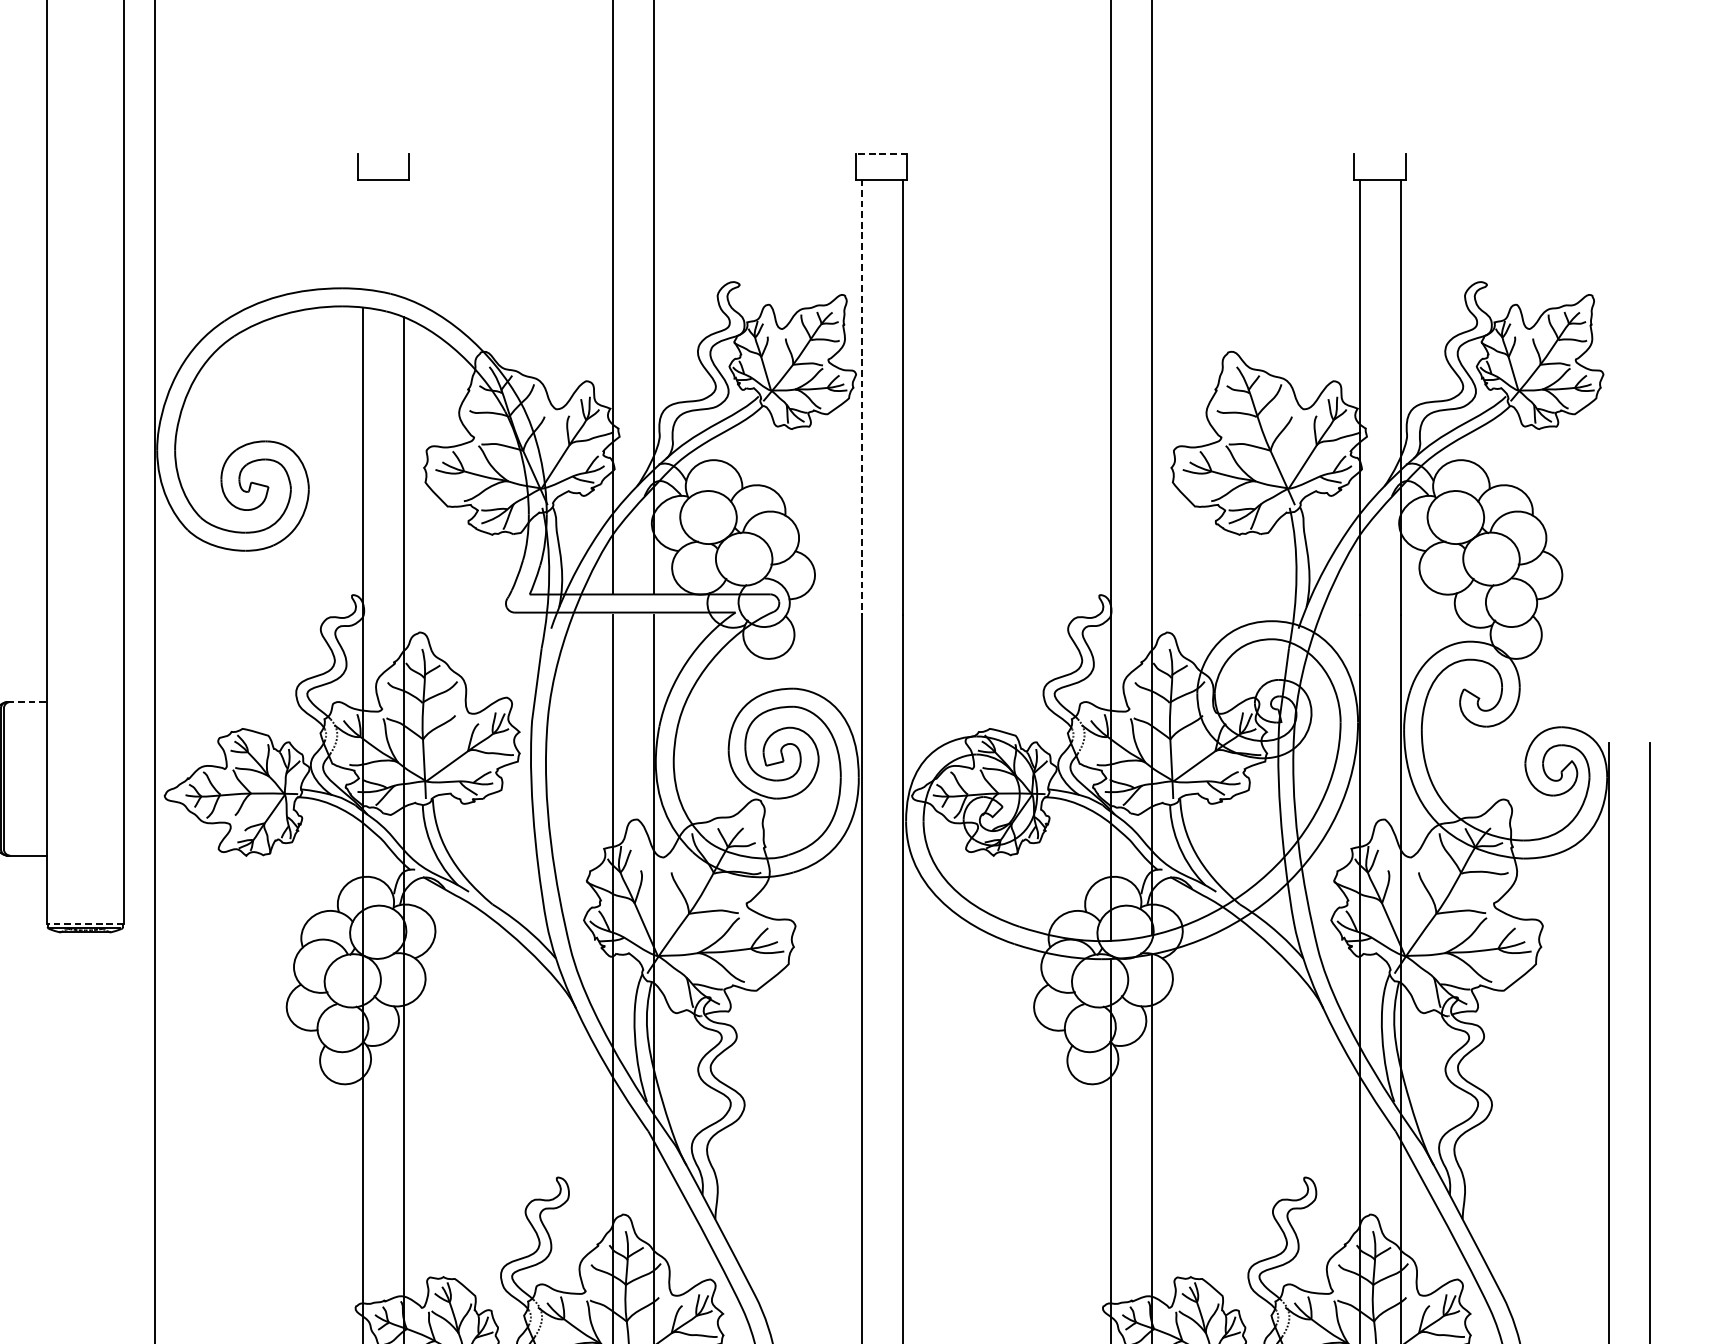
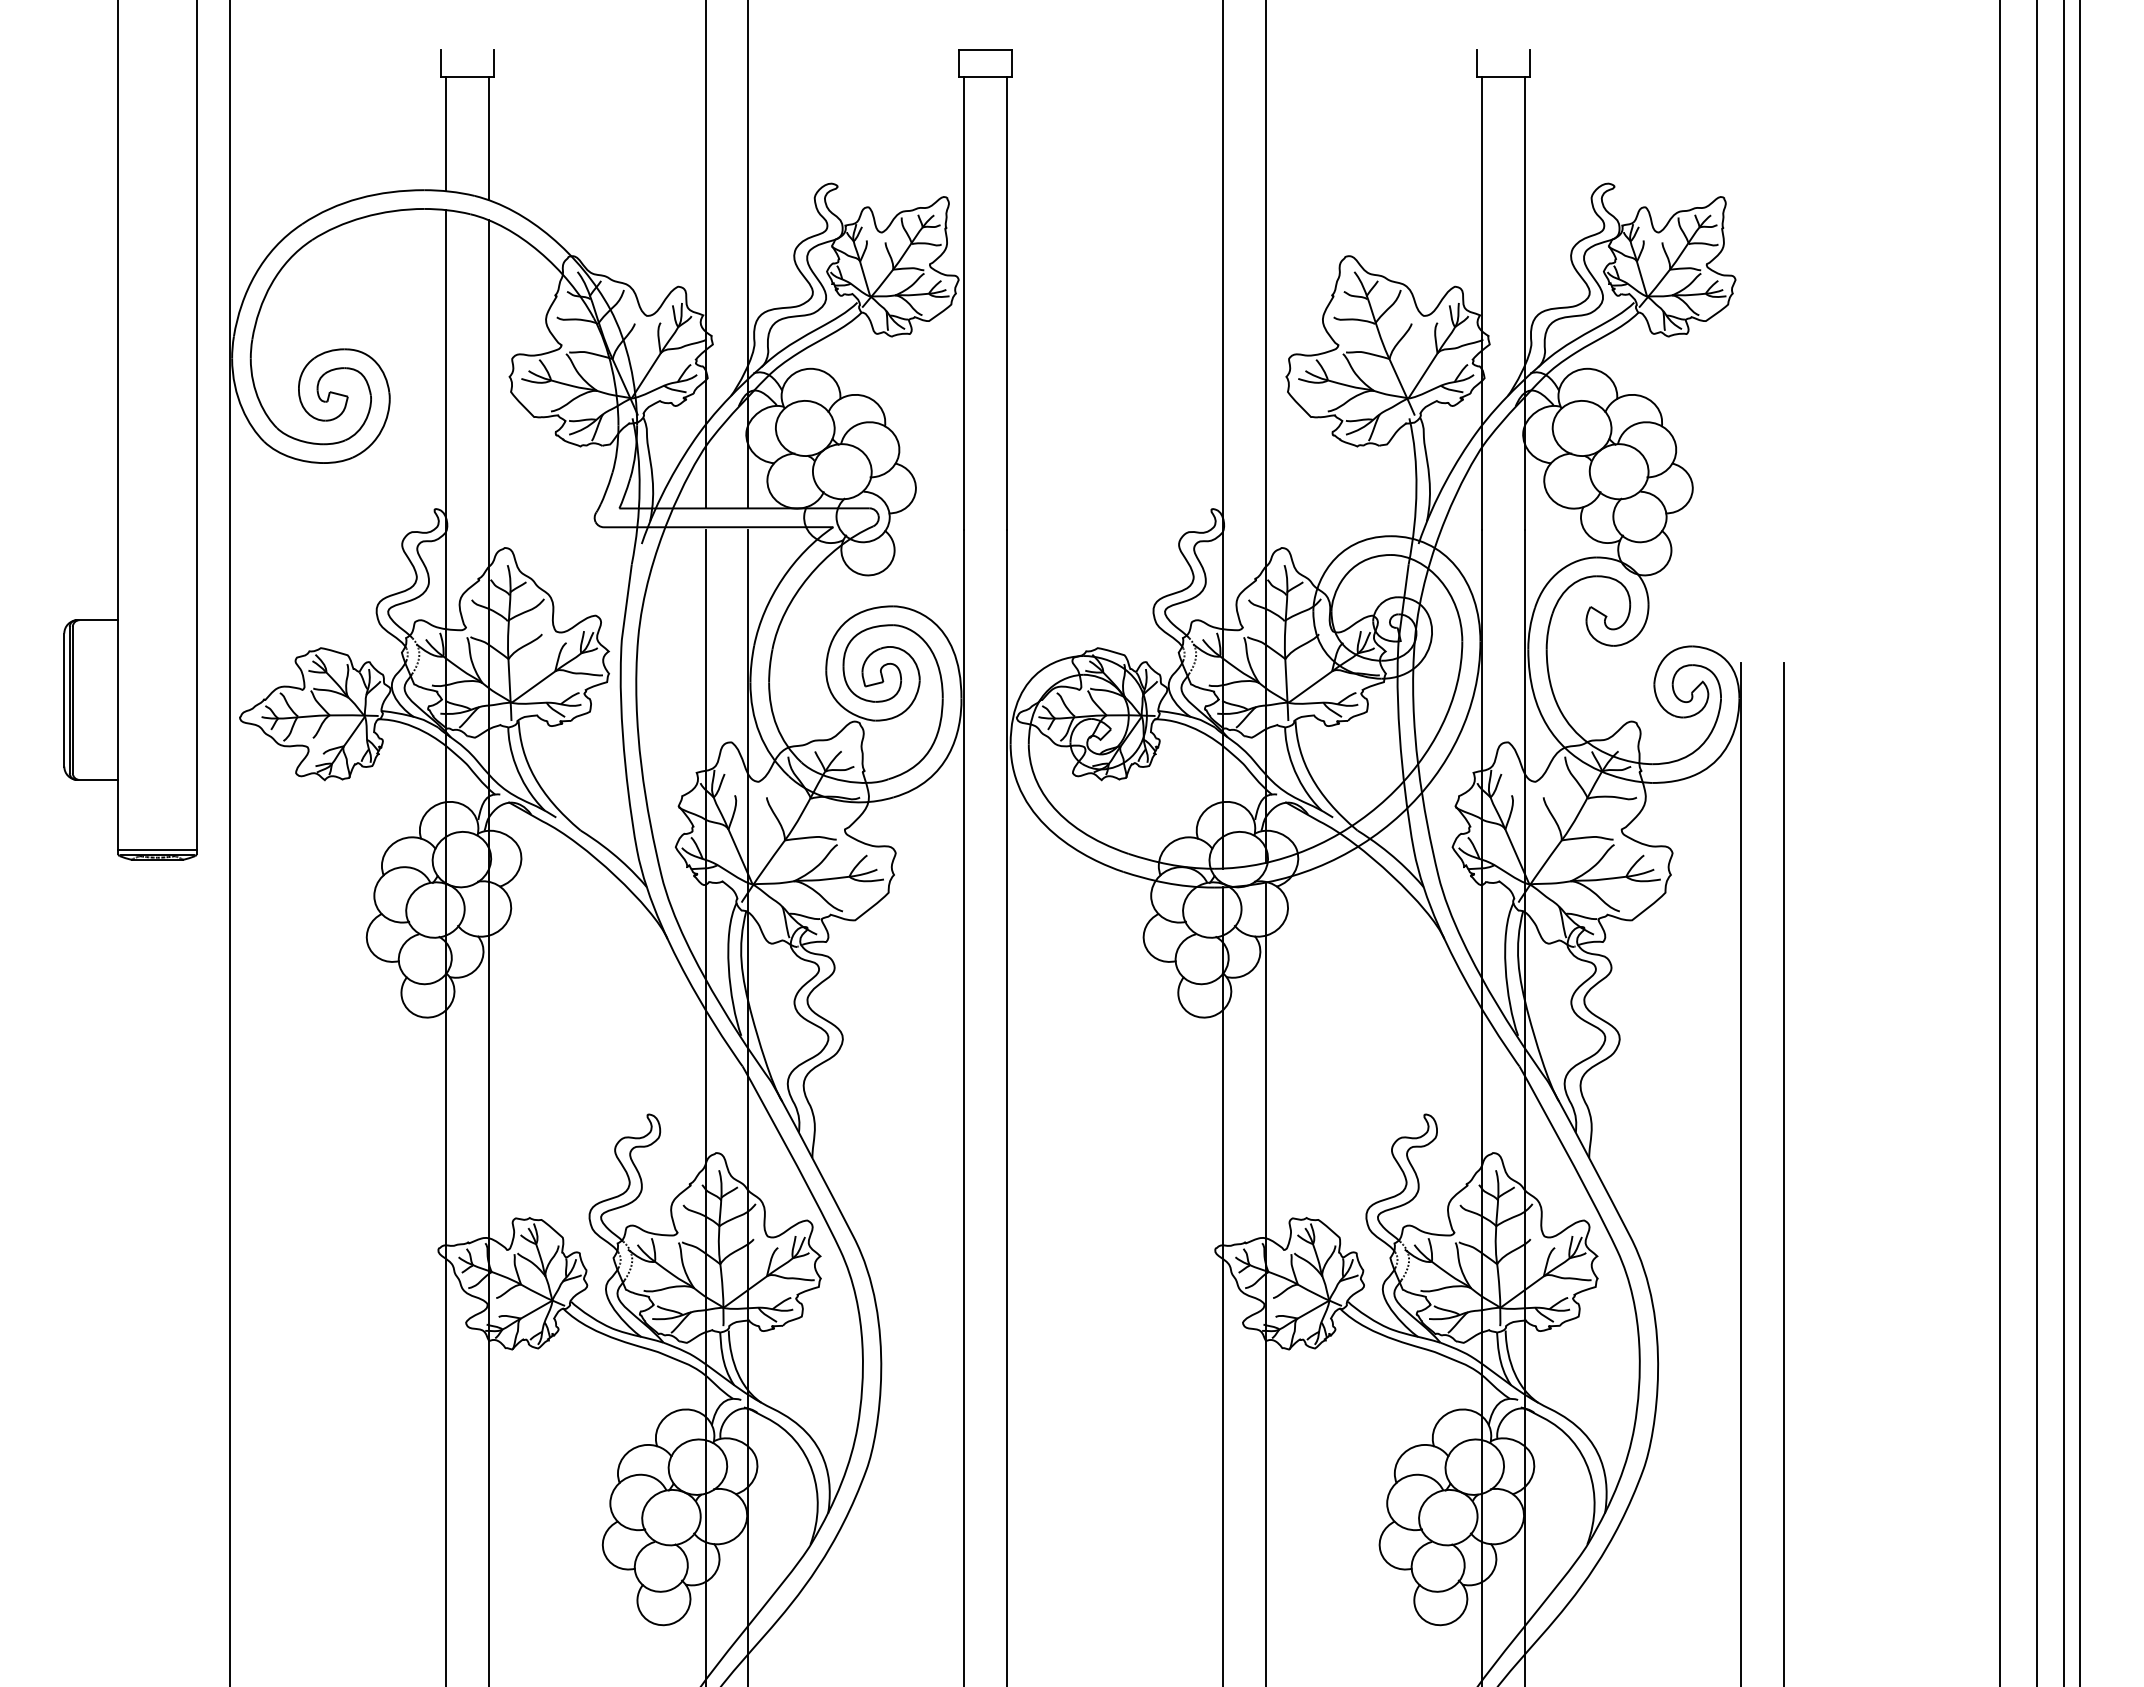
line: (881, 153) -> (985, 50), dashed -> solid
line: (363, 233) -> (446, 133), added
line: (403, 238) -> (488, 138), added
line: (861, 397) -> (964, 303), dashed -> solid
line: (26, 702) -> (96, 620), dashed -> solid
line: (85, 923) -> (157, 850), dashed -> solid

